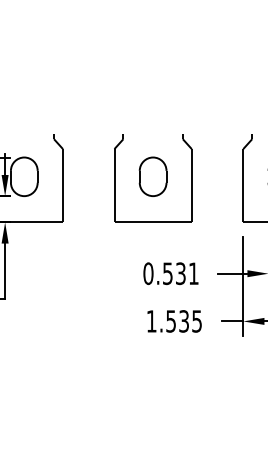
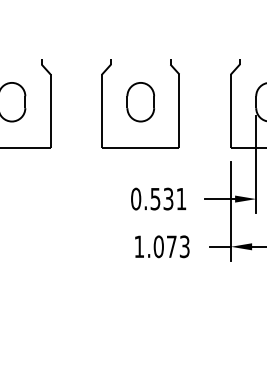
text: (183, 321) -> (171, 246), 1.535 -> 1.073

